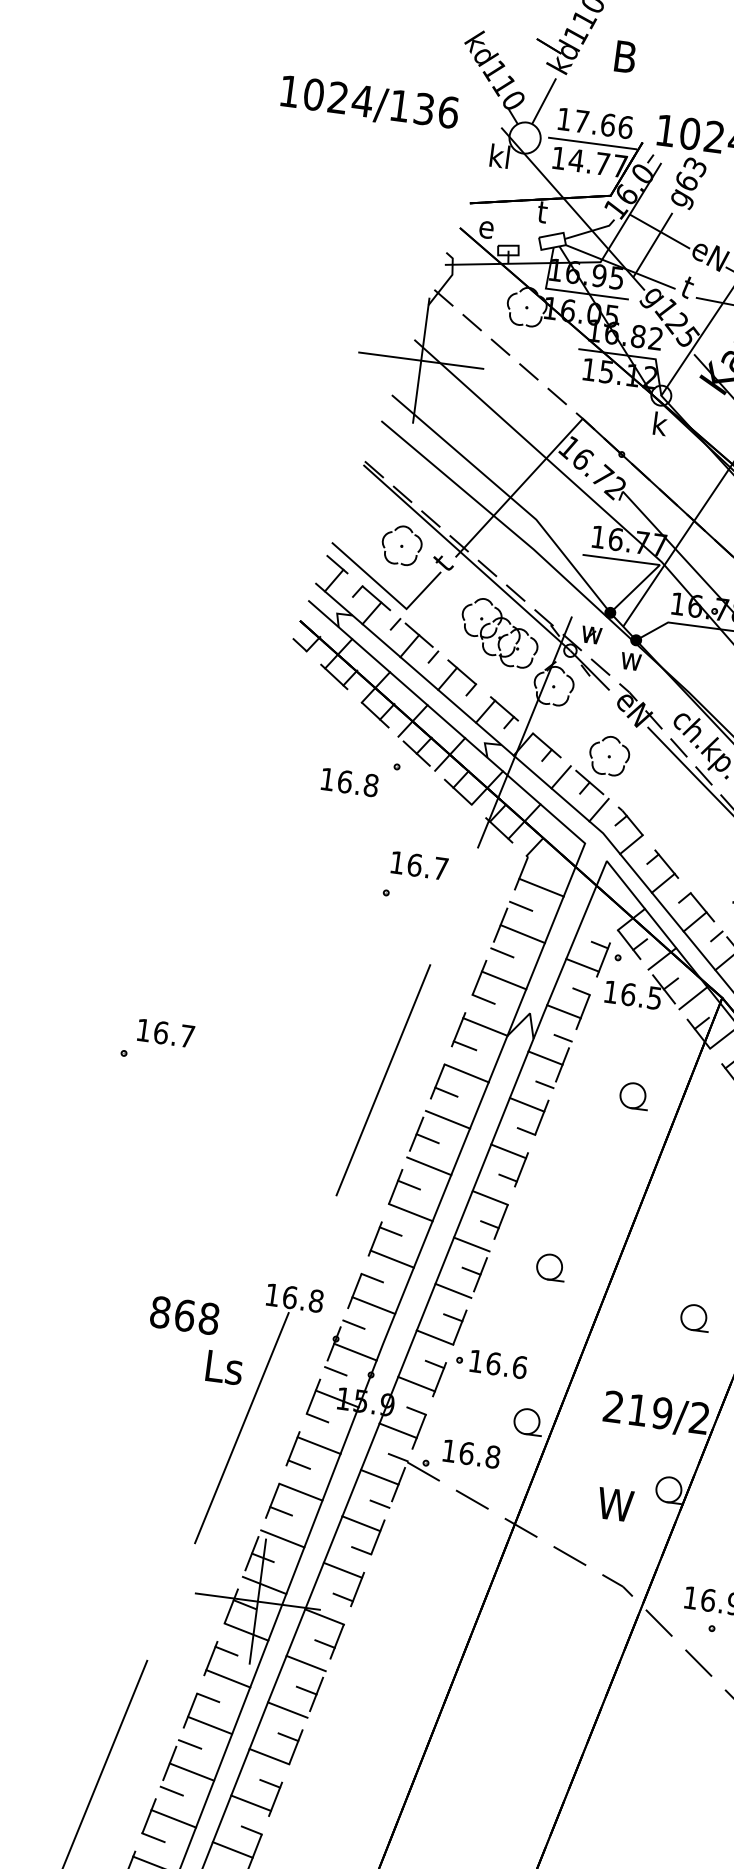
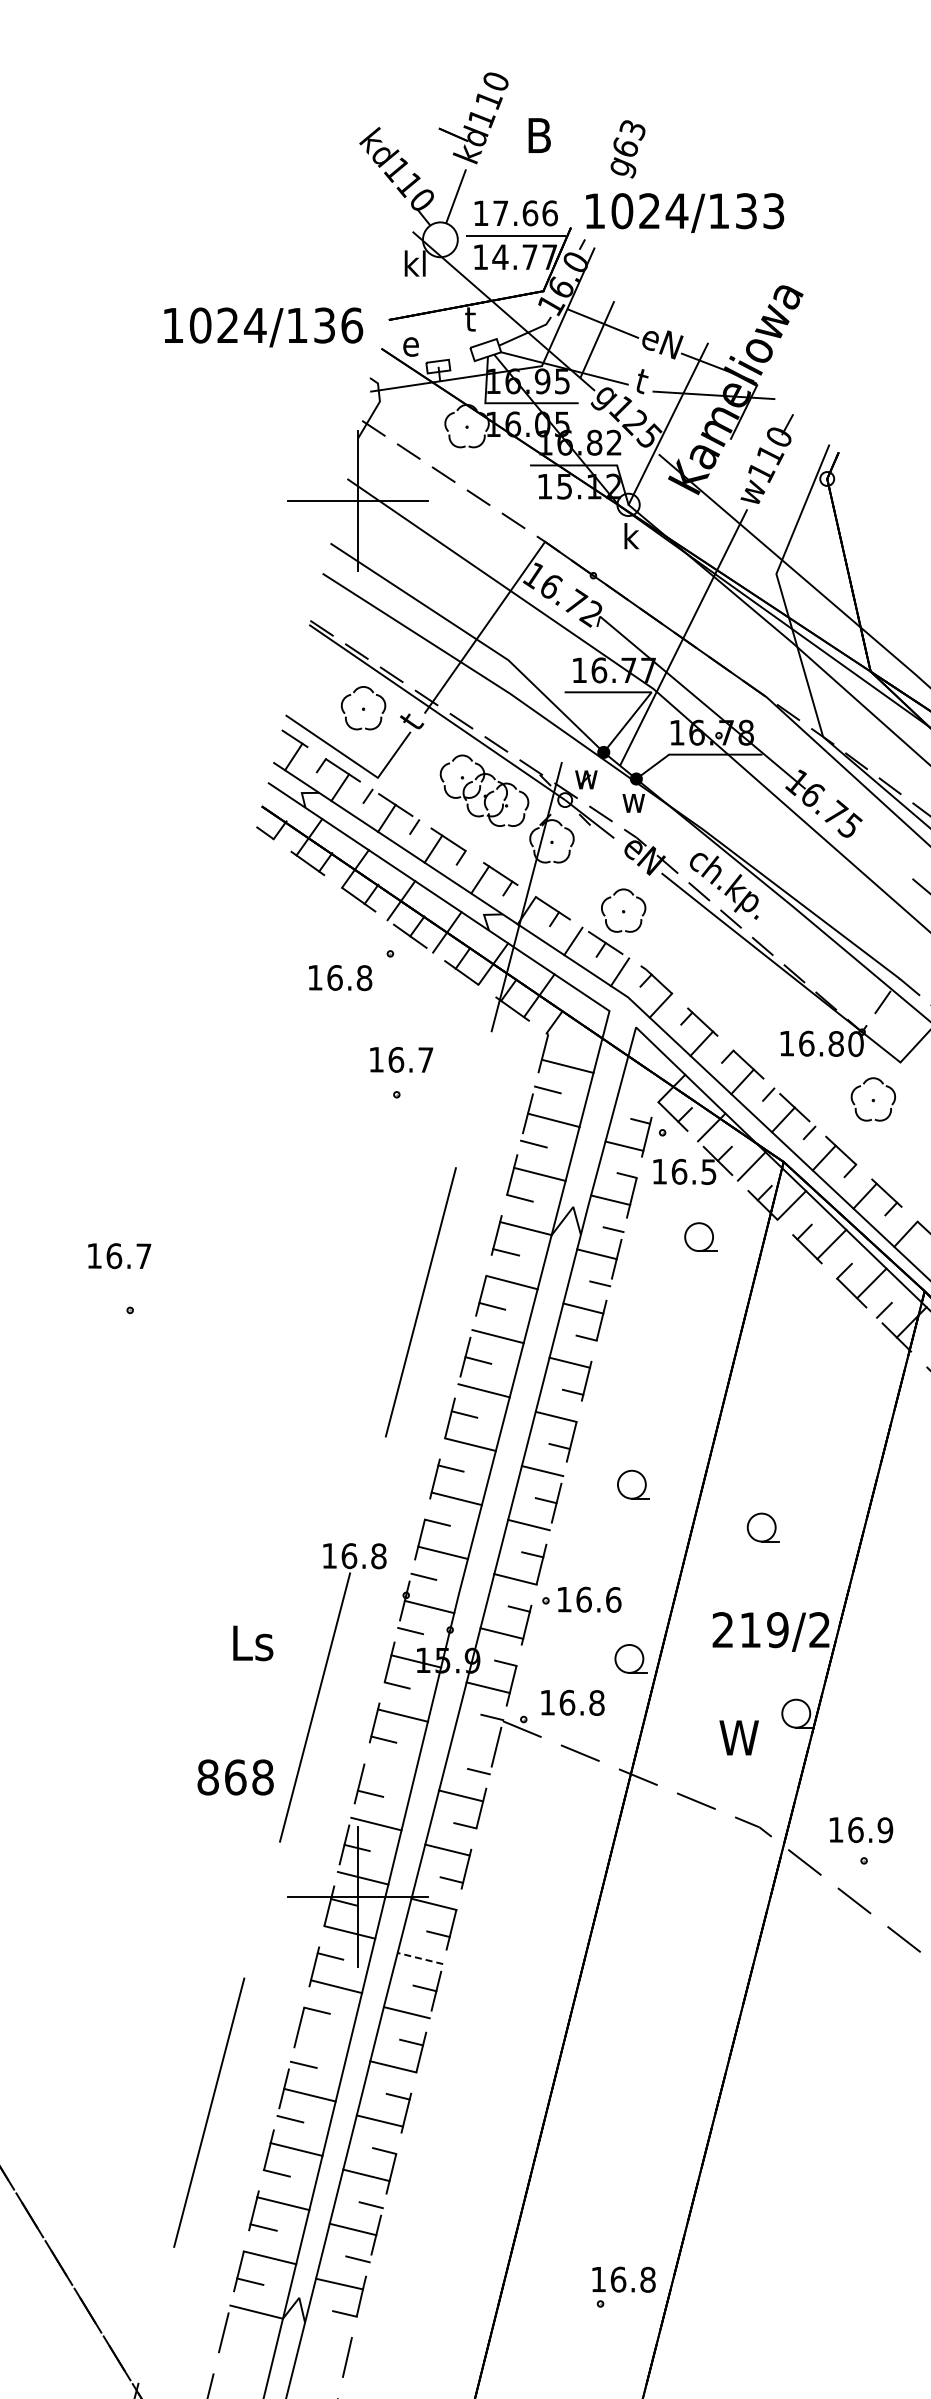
text: (369, 103) -> (263, 327), moved
text: (688, 183) -> (627, 149), moved
text: (419, 865) -> (401, 1059), moved
text: (165, 1033) -> (119, 1256), moved
part: (634, 1095) -> (700, 1236), moved
text: (184, 1315) -> (235, 1777), moved
part: (694, 1317) -> (762, 1527), moved
text: (224, 1367) -> (253, 1643), moved
line: (379, 1476) -> (474, 1741), removed
line: (300, 1491) -> (389, 1769), removed
line: (305, 1663) -> (419, 1958), solid -> dashed
line: (209, 1724) -> (322, 2040), removed

